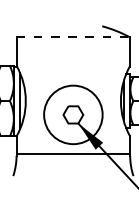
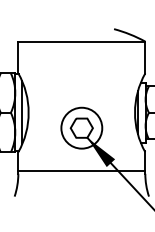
line: (73, 37) -> (82, 41), dashed -> solid
circle: (73, 114) -> (81, 127), size x0.62

